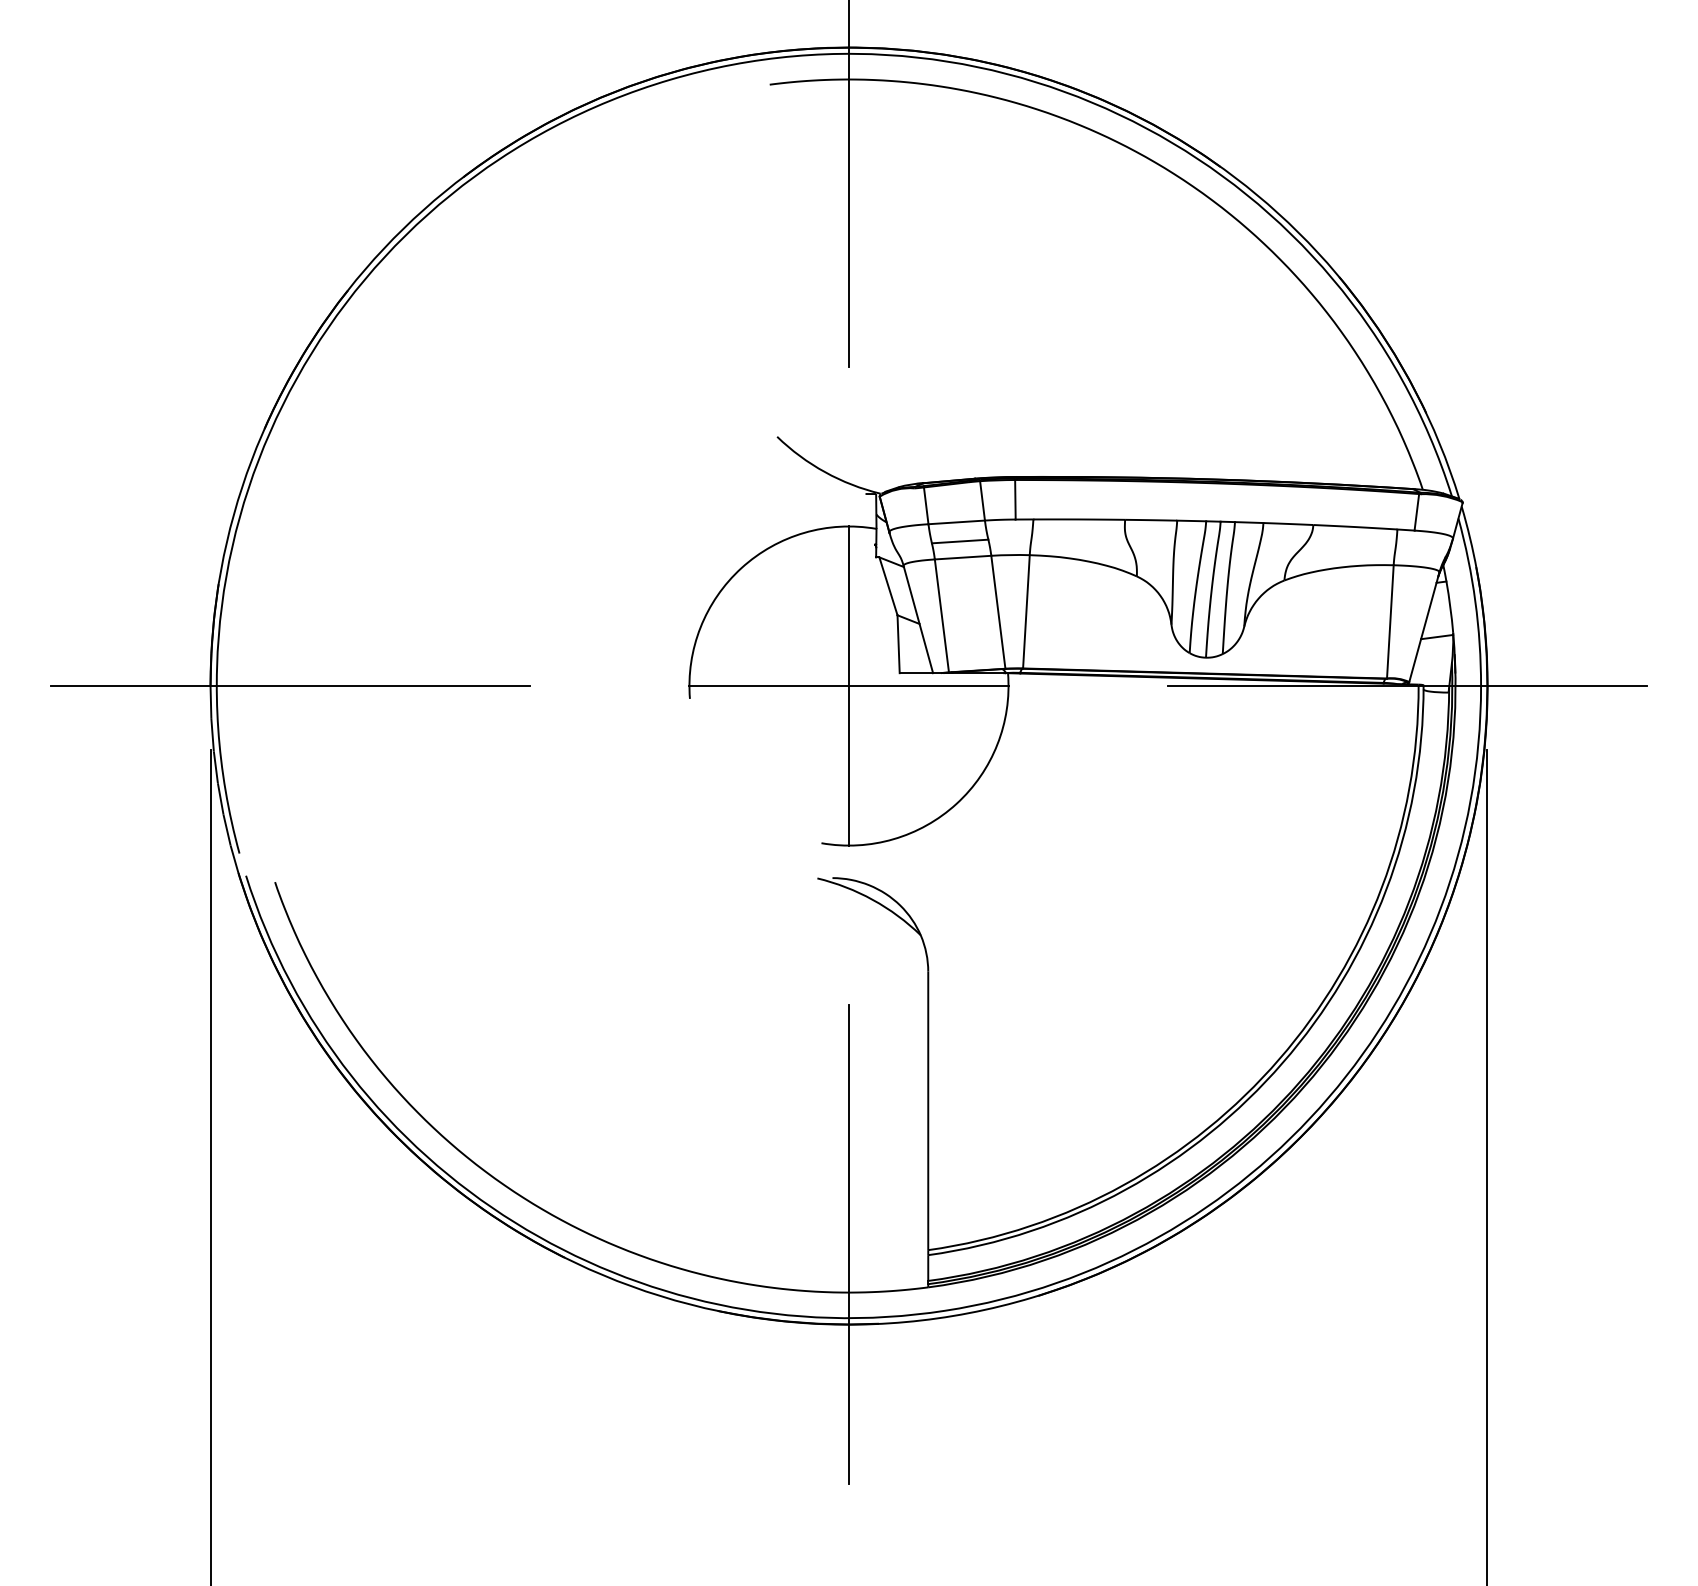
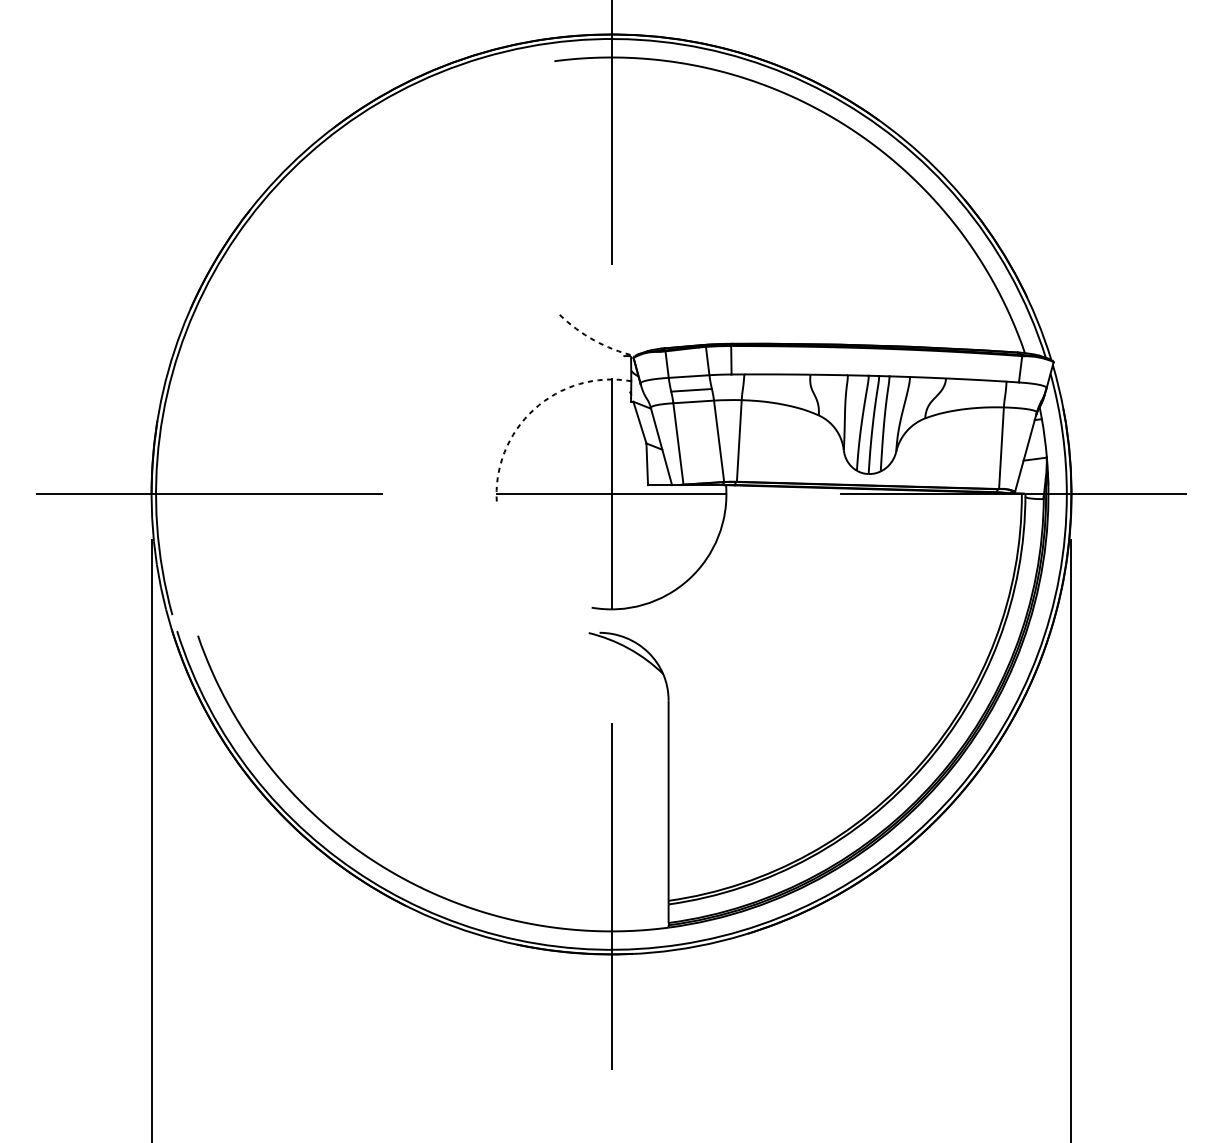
arc: (825, 472) -> (594, 340), solid -> dashed
arc: (741, 568) -> (534, 409), solid -> dashed

